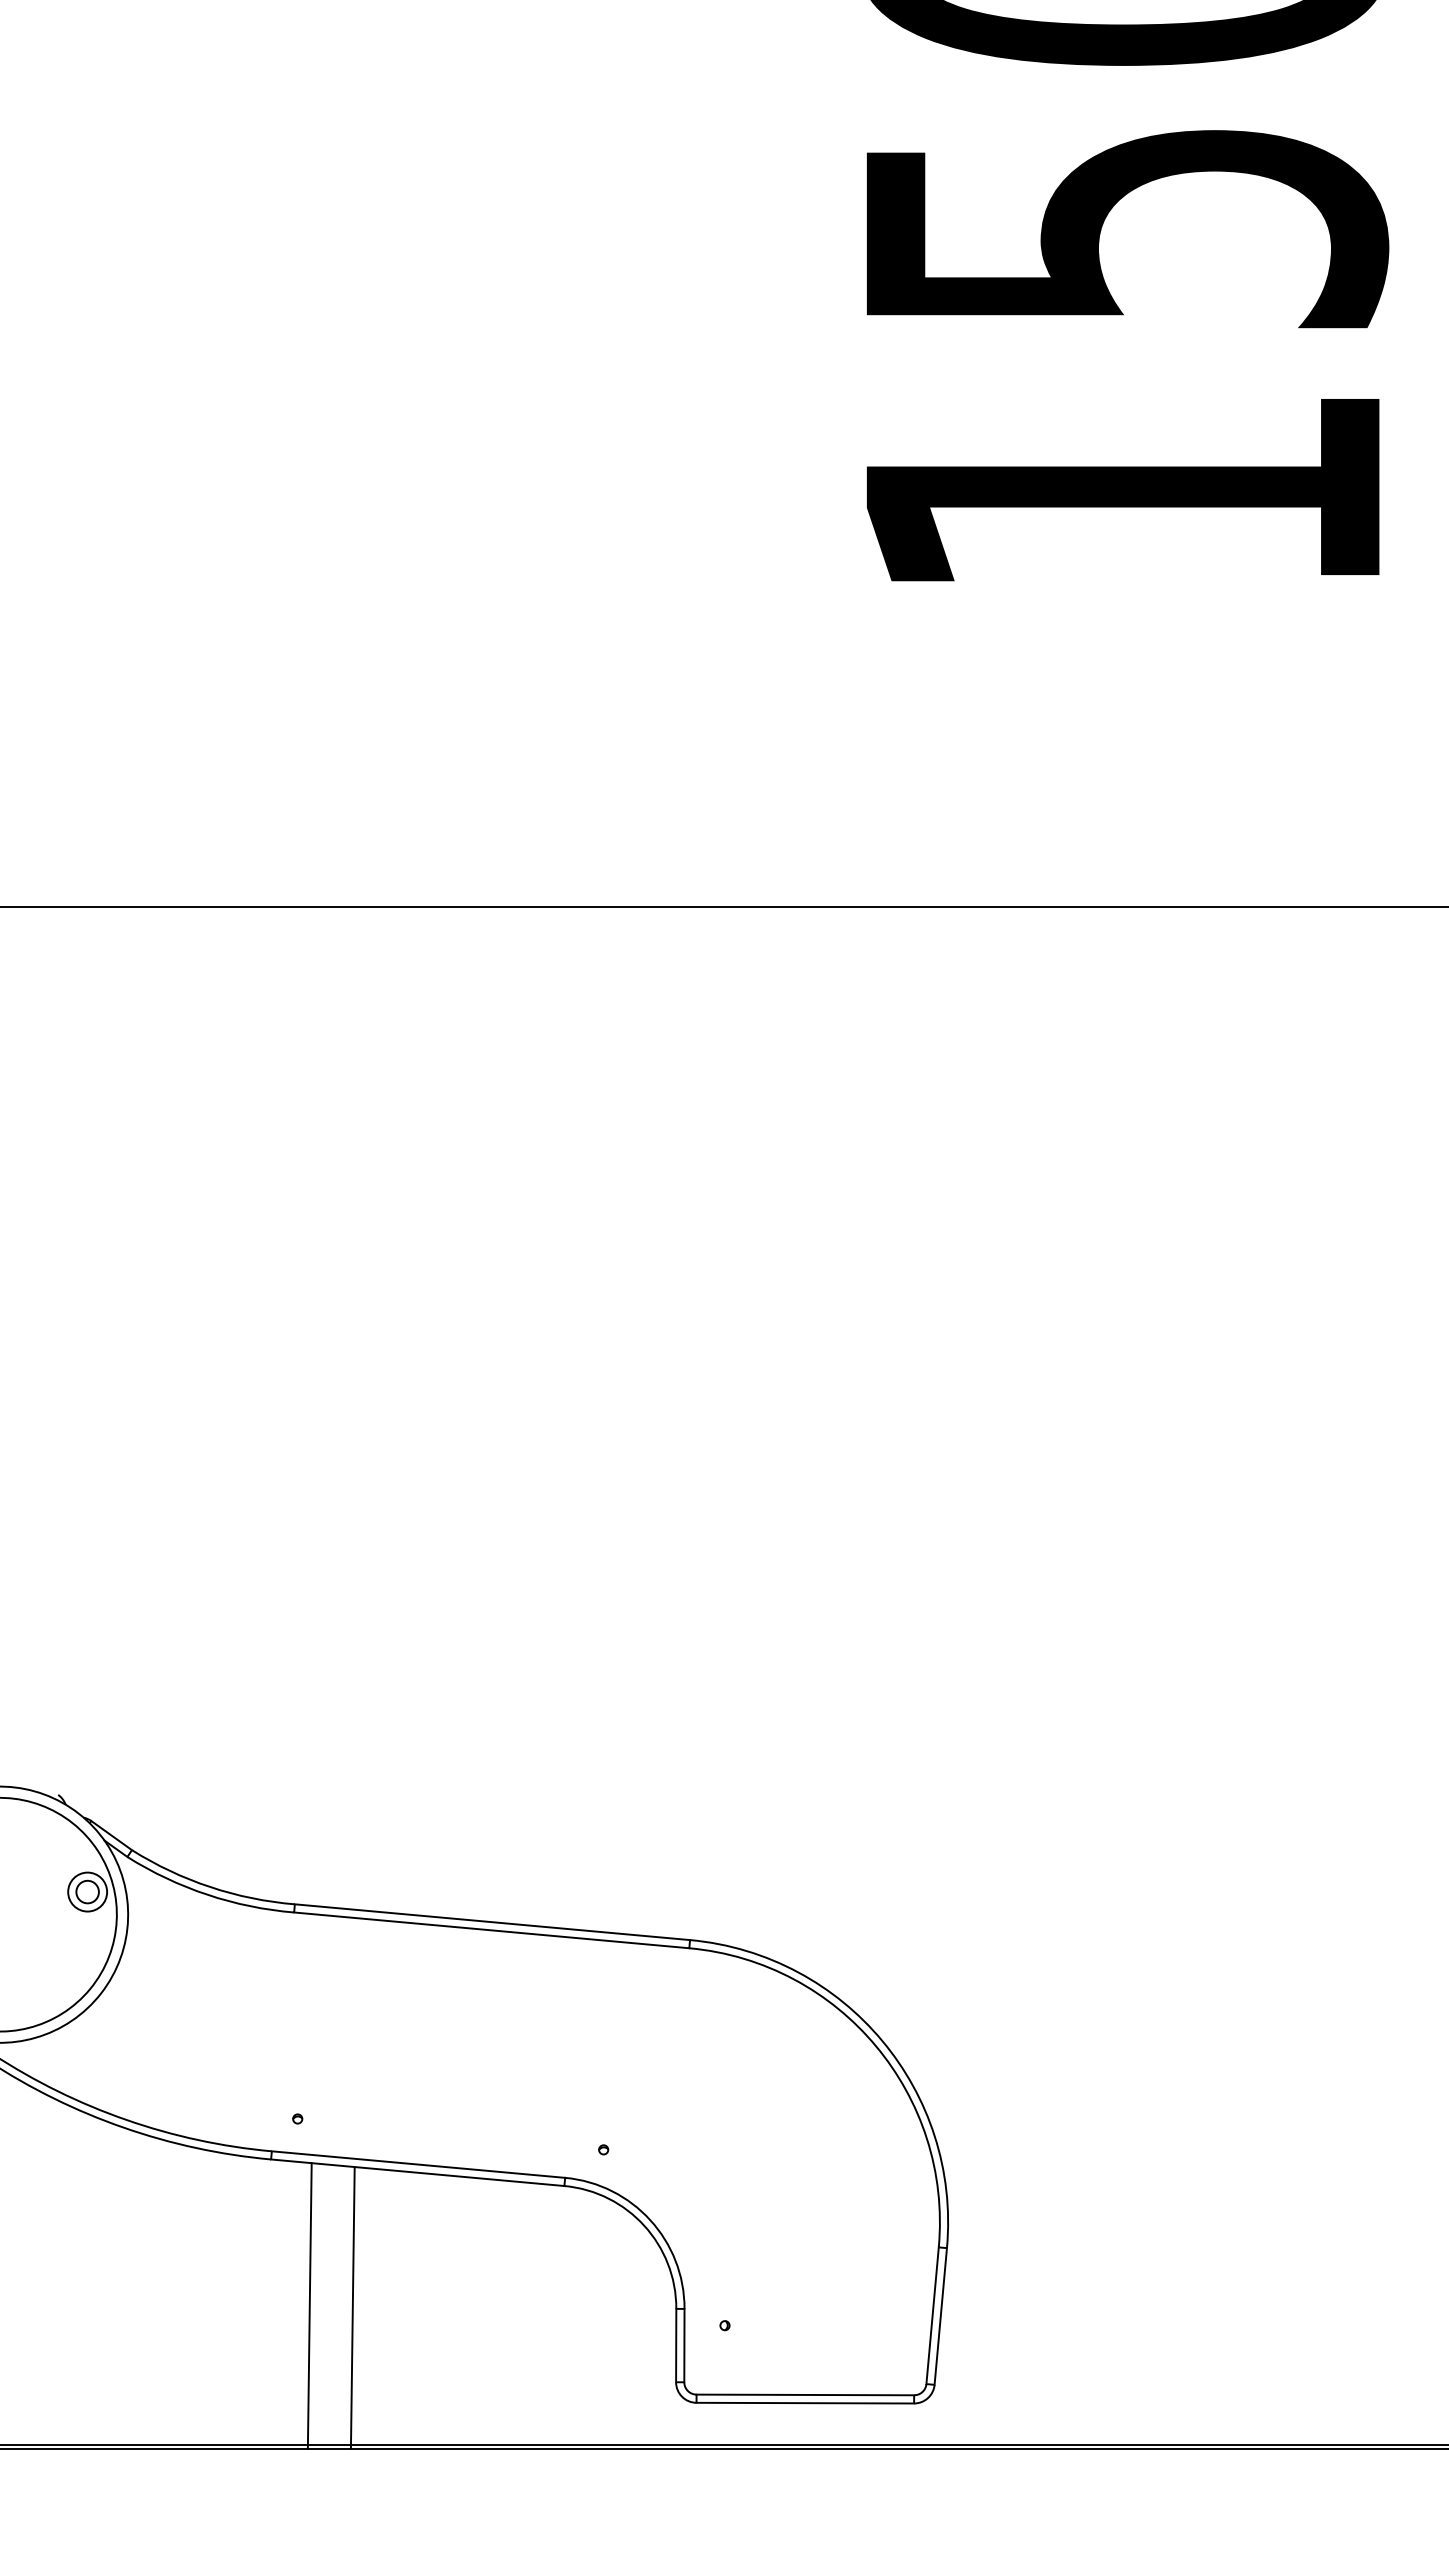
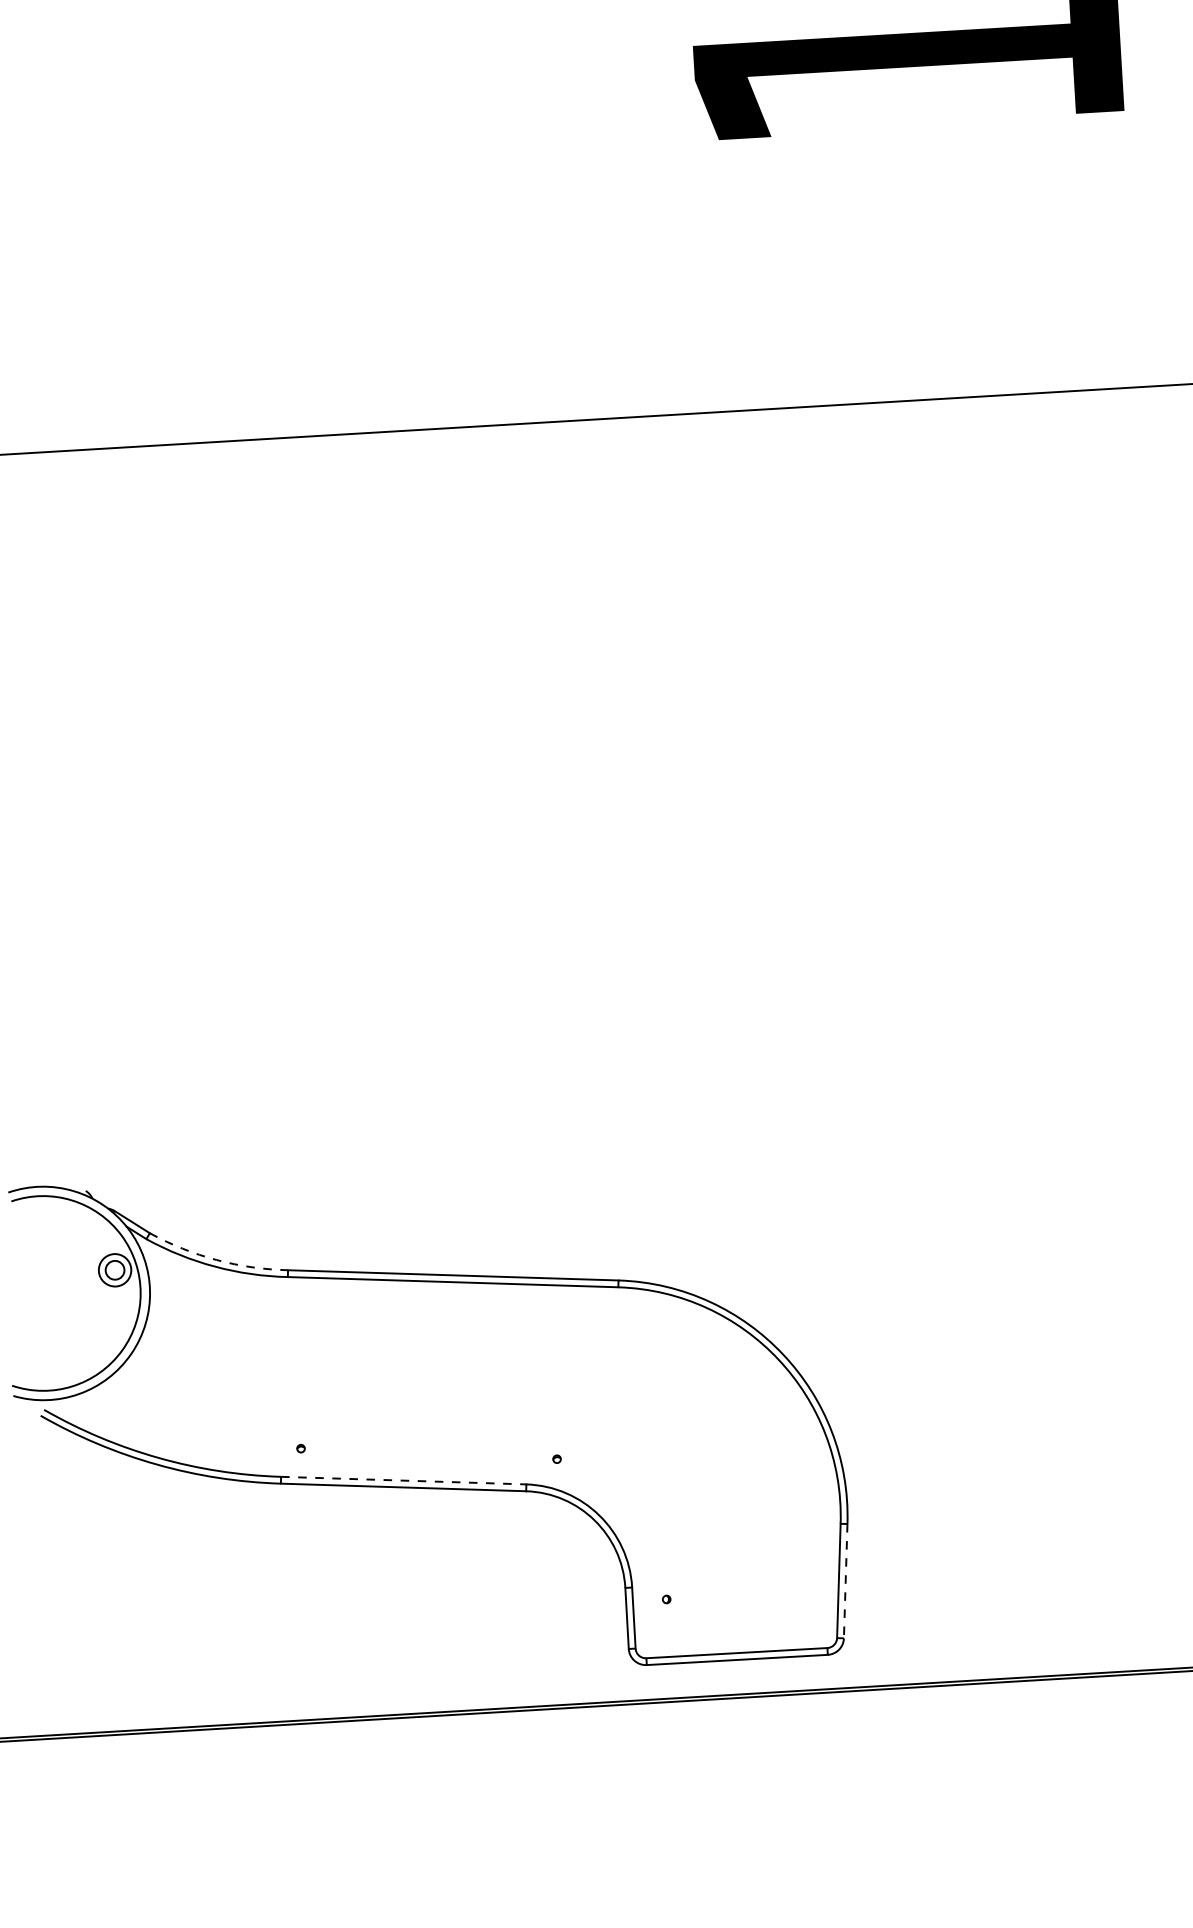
arc: (210, 1887) -> (217, 1260), solid -> dashed
line: (419, 2164) -> (404, 1480), solid -> dashed
line: (309, 2305) -> (320, 1603), removed
line: (352, 2307) -> (355, 1602), removed
line: (940, 2316) -> (845, 1581), solid -> dashed

